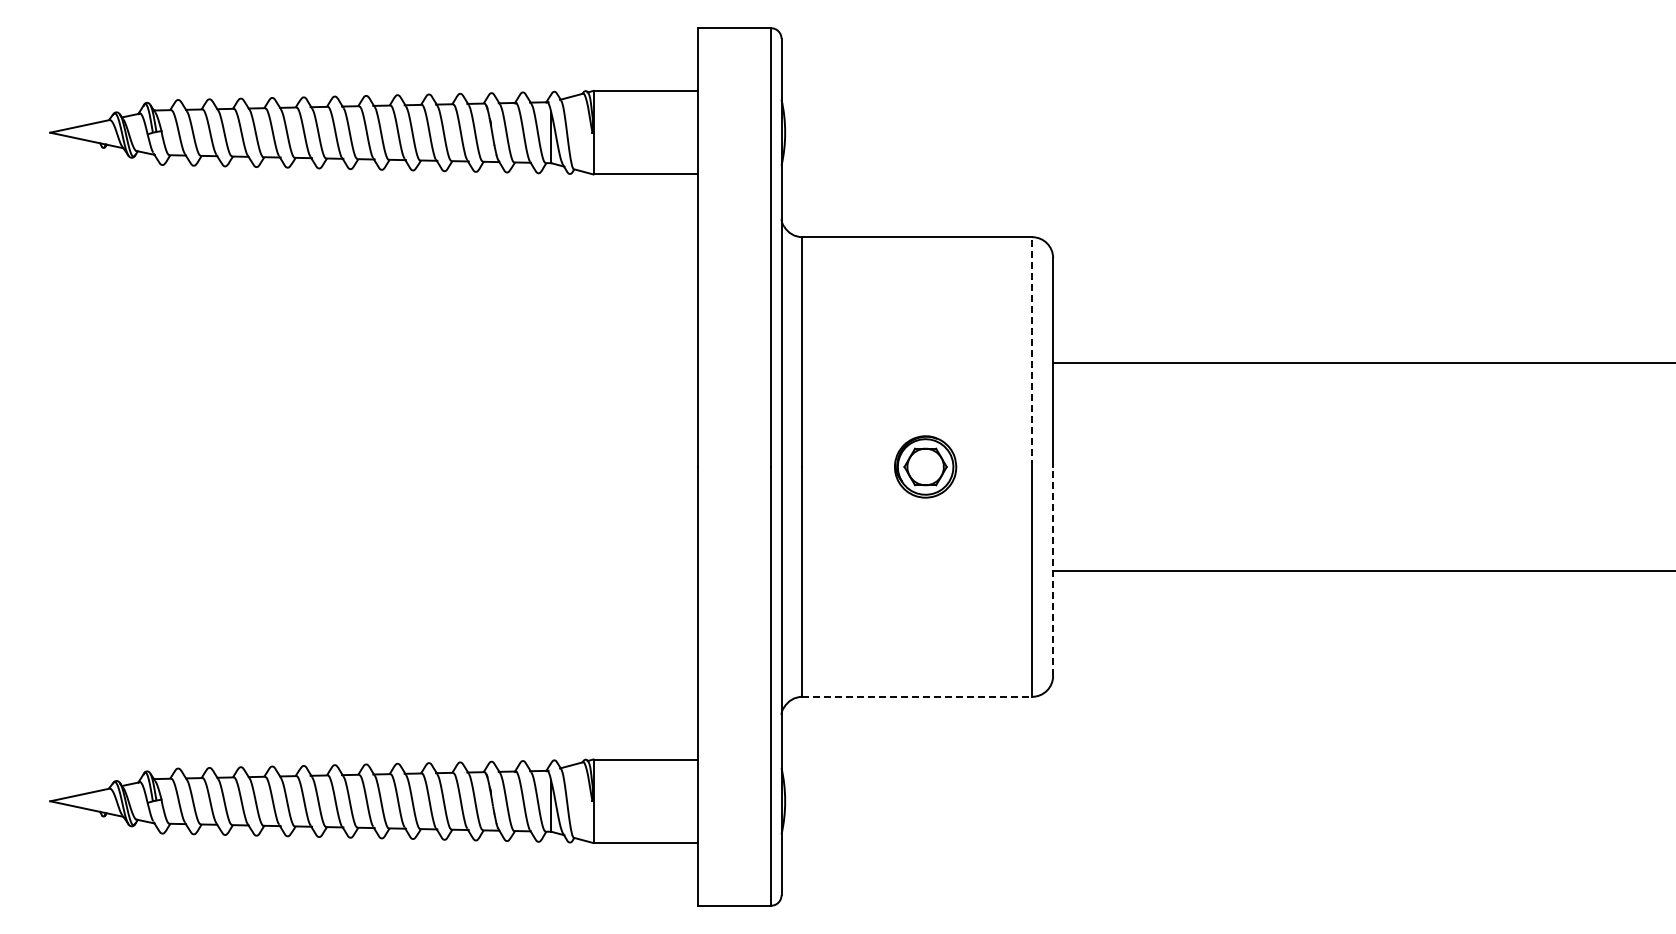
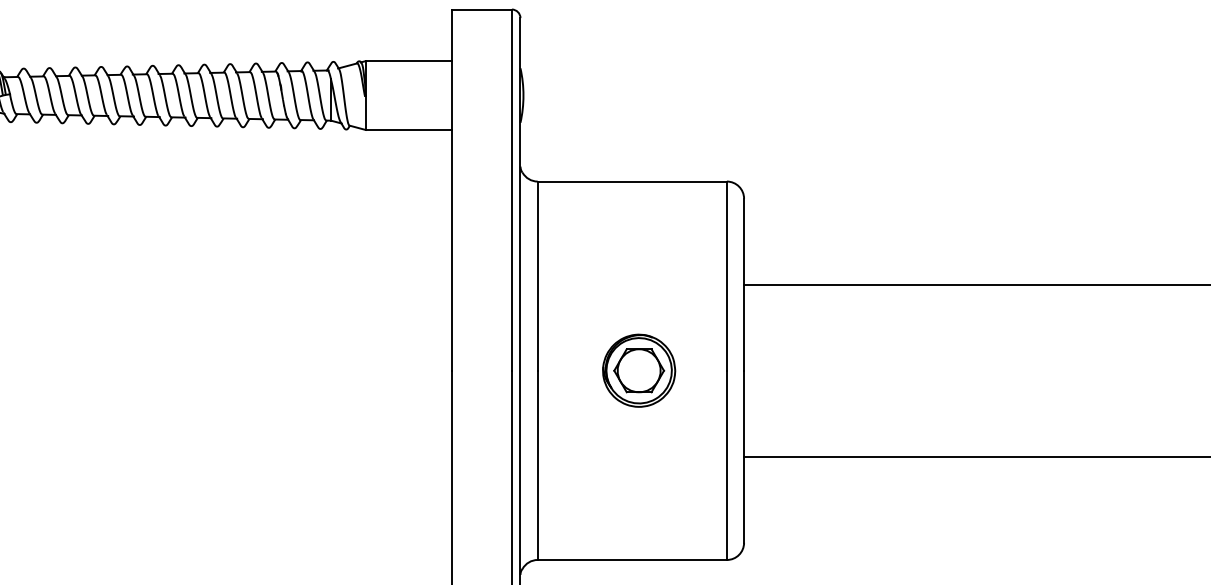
line: (1032, 352) -> (727, 276), dashed -> solid
part: (925, 466) -> (639, 370), size x1.43
line: (1053, 570) -> (744, 455), dashed -> solid
line: (917, 696) -> (632, 559), dashed -> solid

